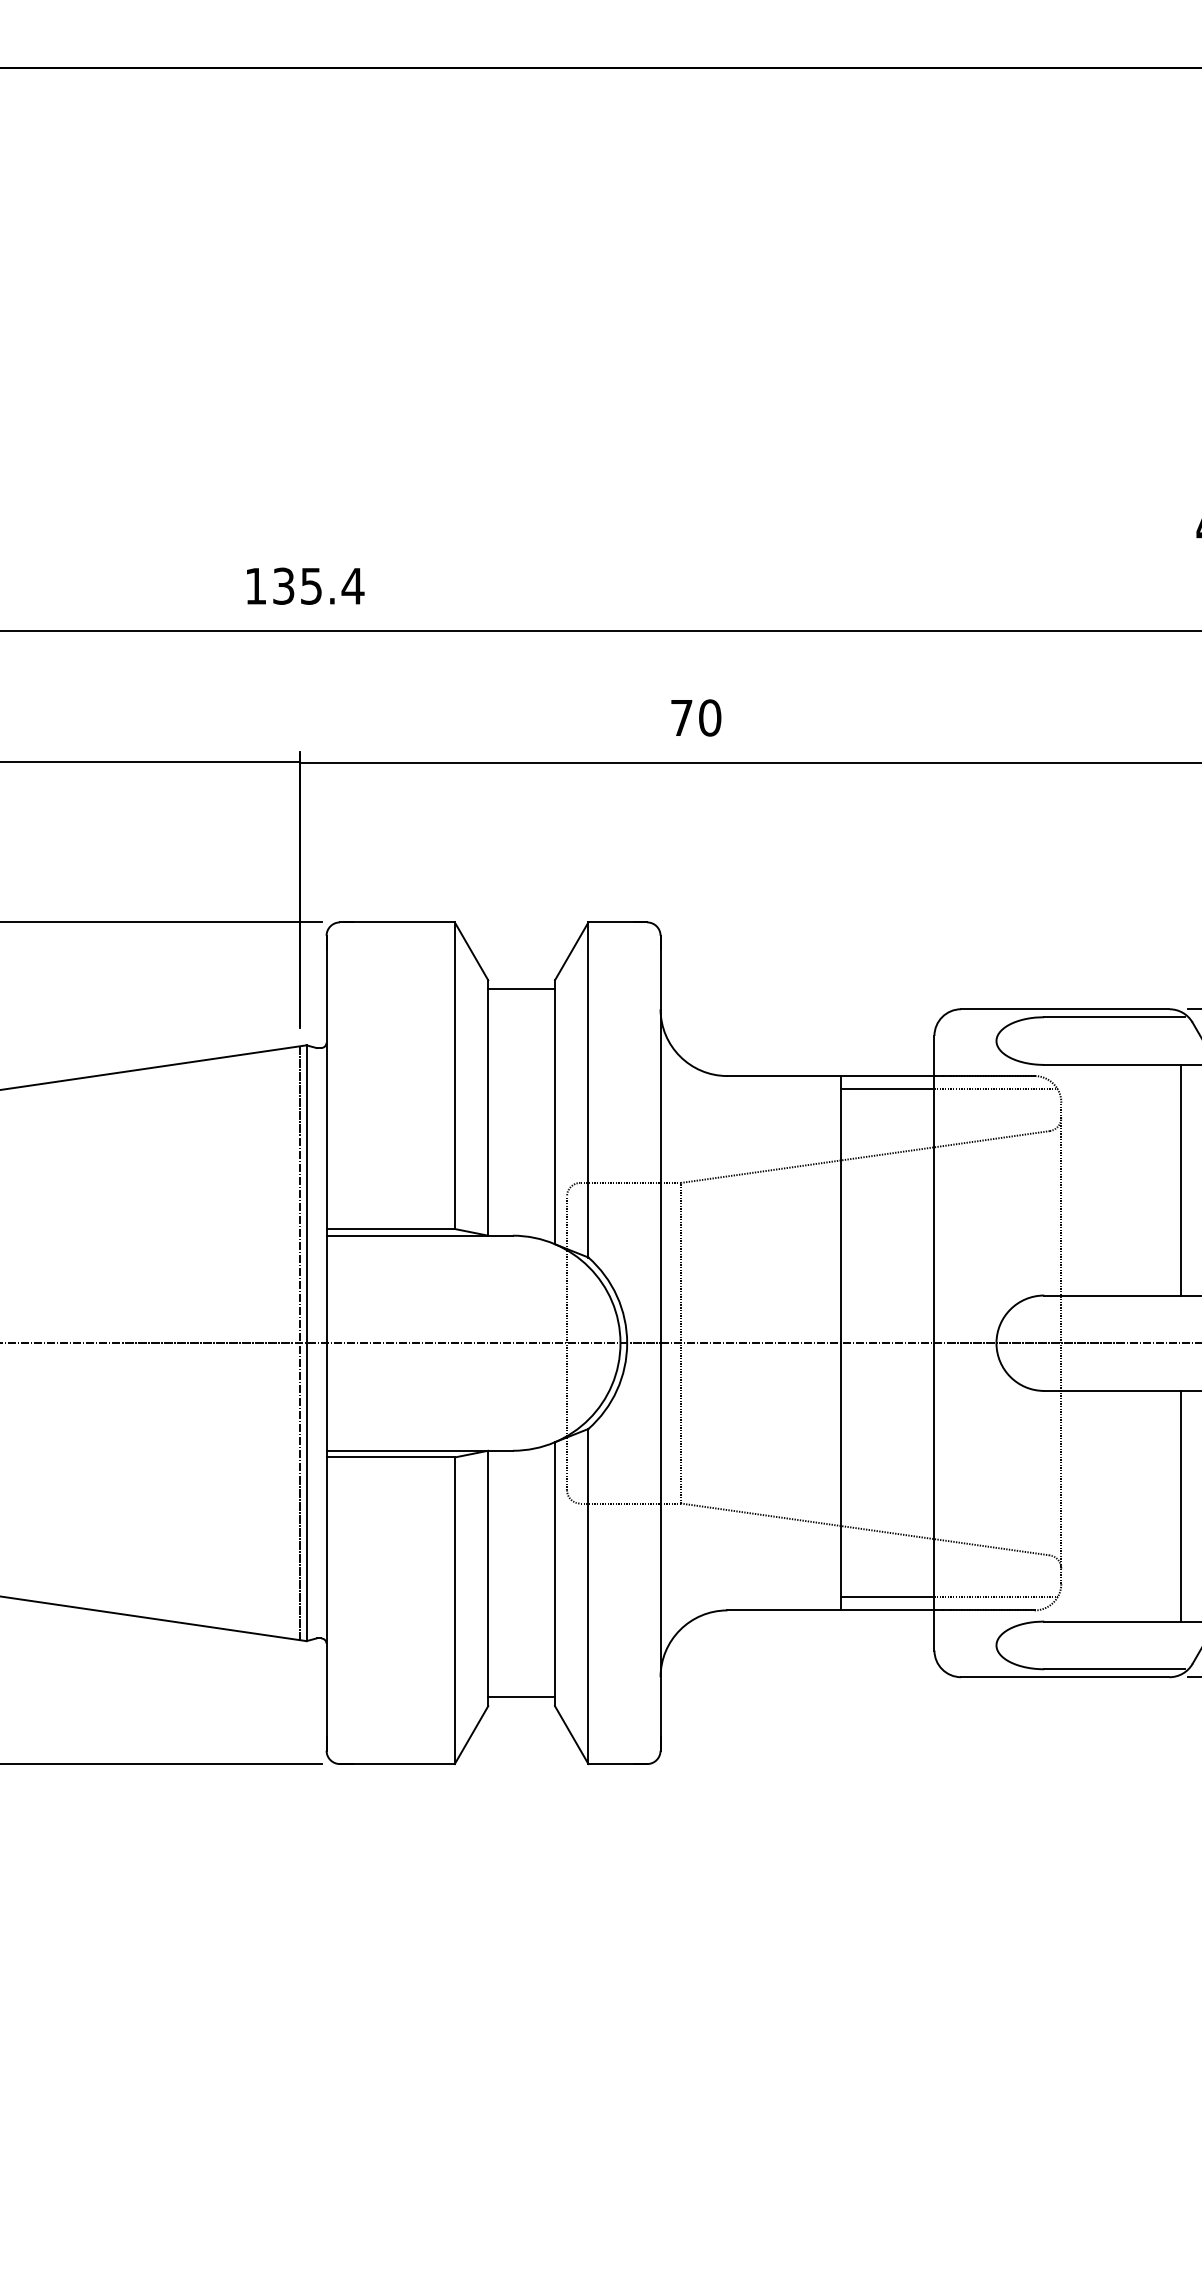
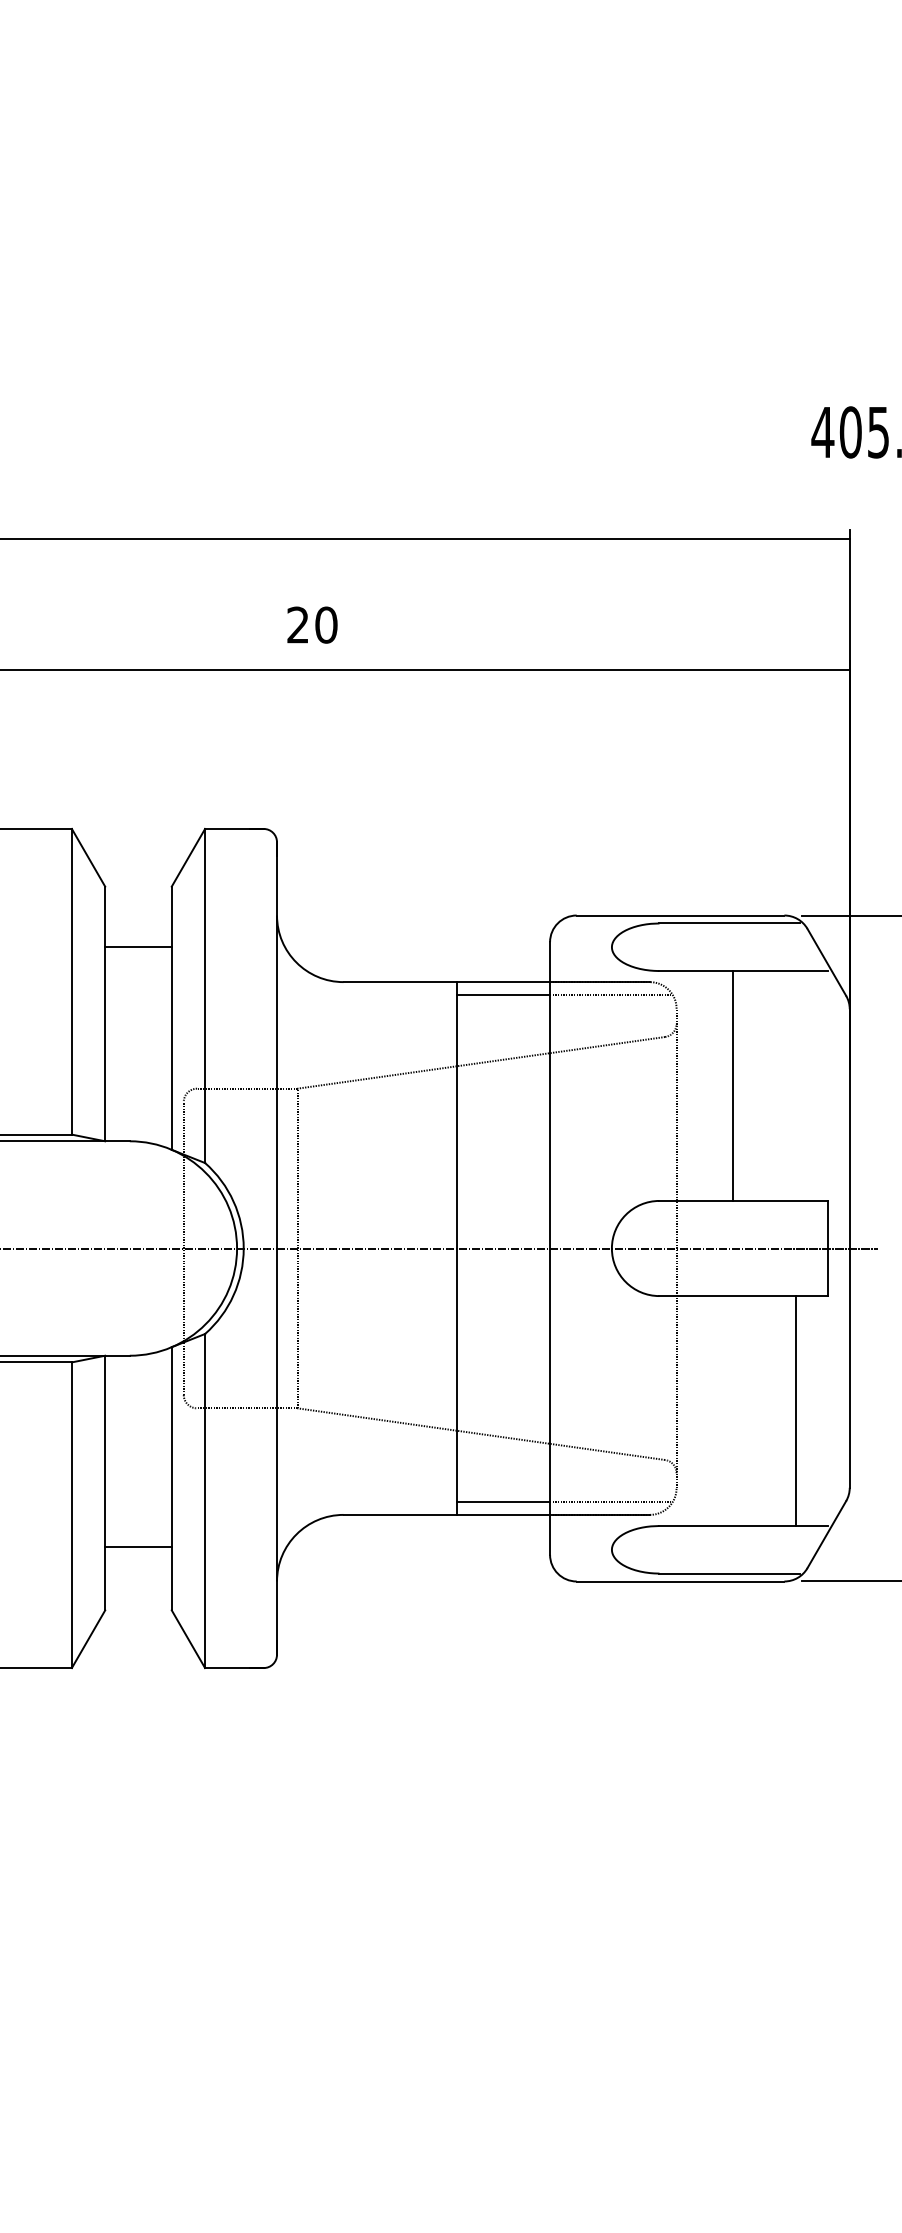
text: (681, 717) -> (297, 624), 70 -> 20
line: (521, 989) -> (138, 947), moved
line: (1180, 1179) -> (732, 1085), moved
line: (521, 1697) -> (138, 1546), moved

